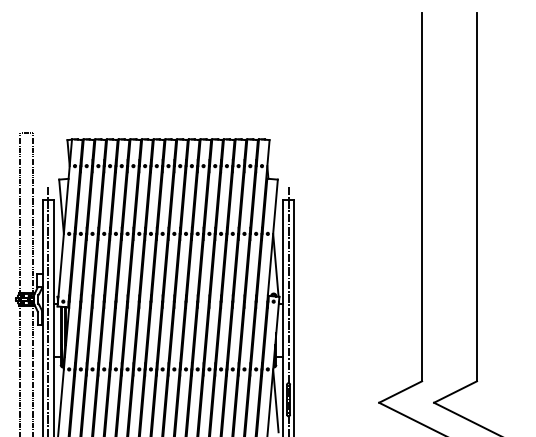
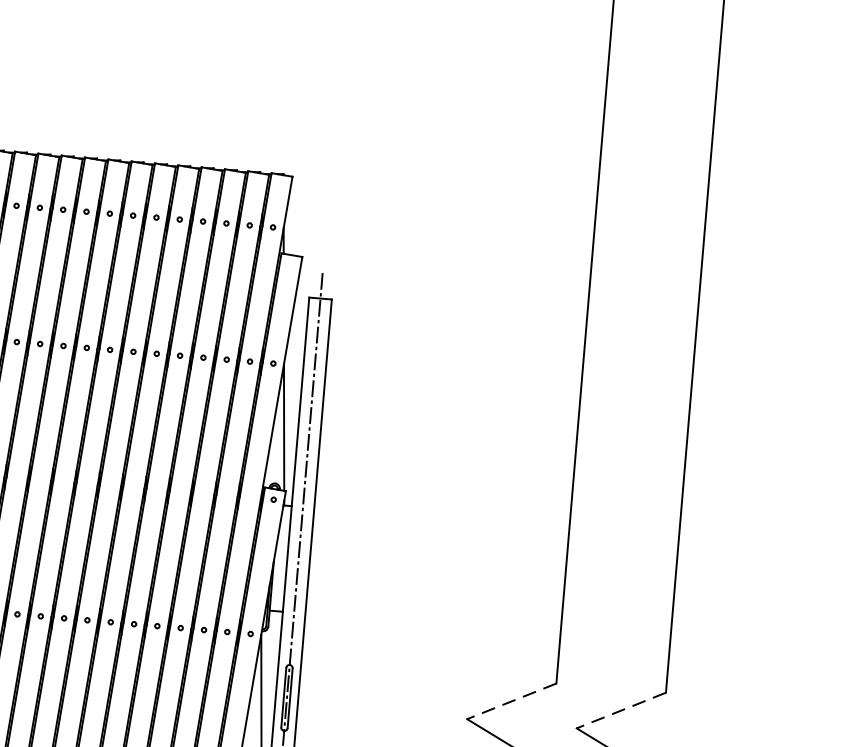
line: (400, 392) -> (511, 702), solid -> dashed
line: (455, 392) -> (621, 711), solid -> dashed

